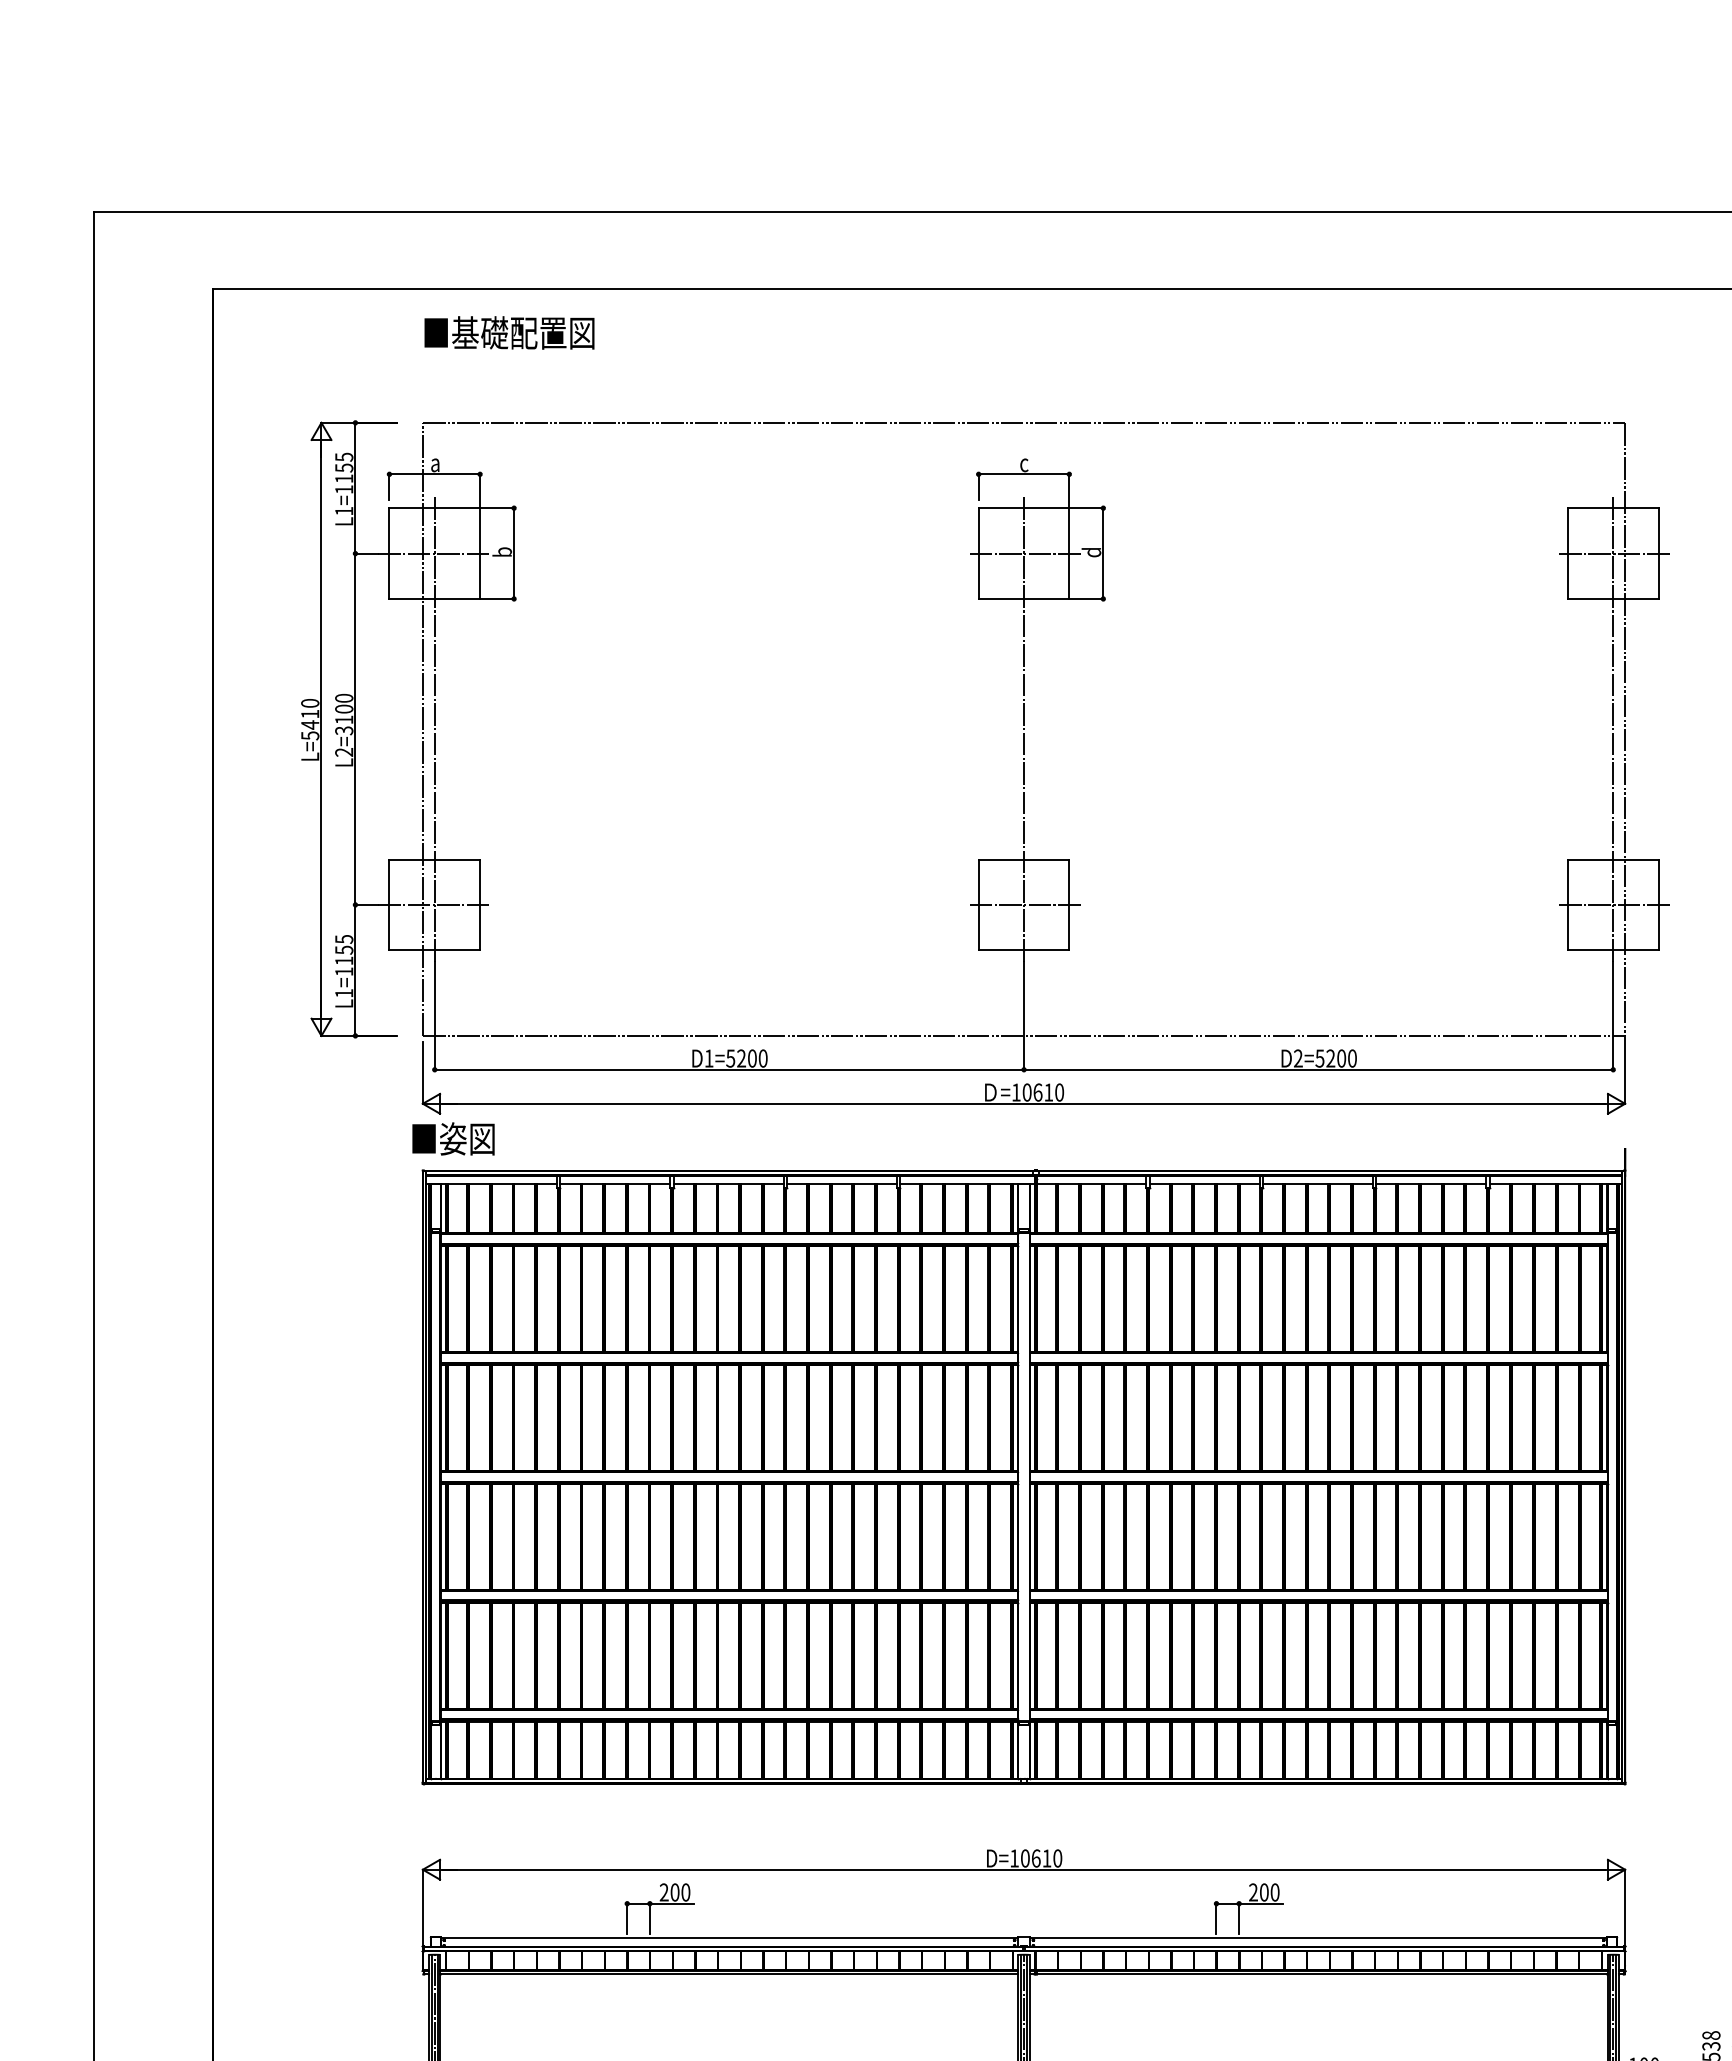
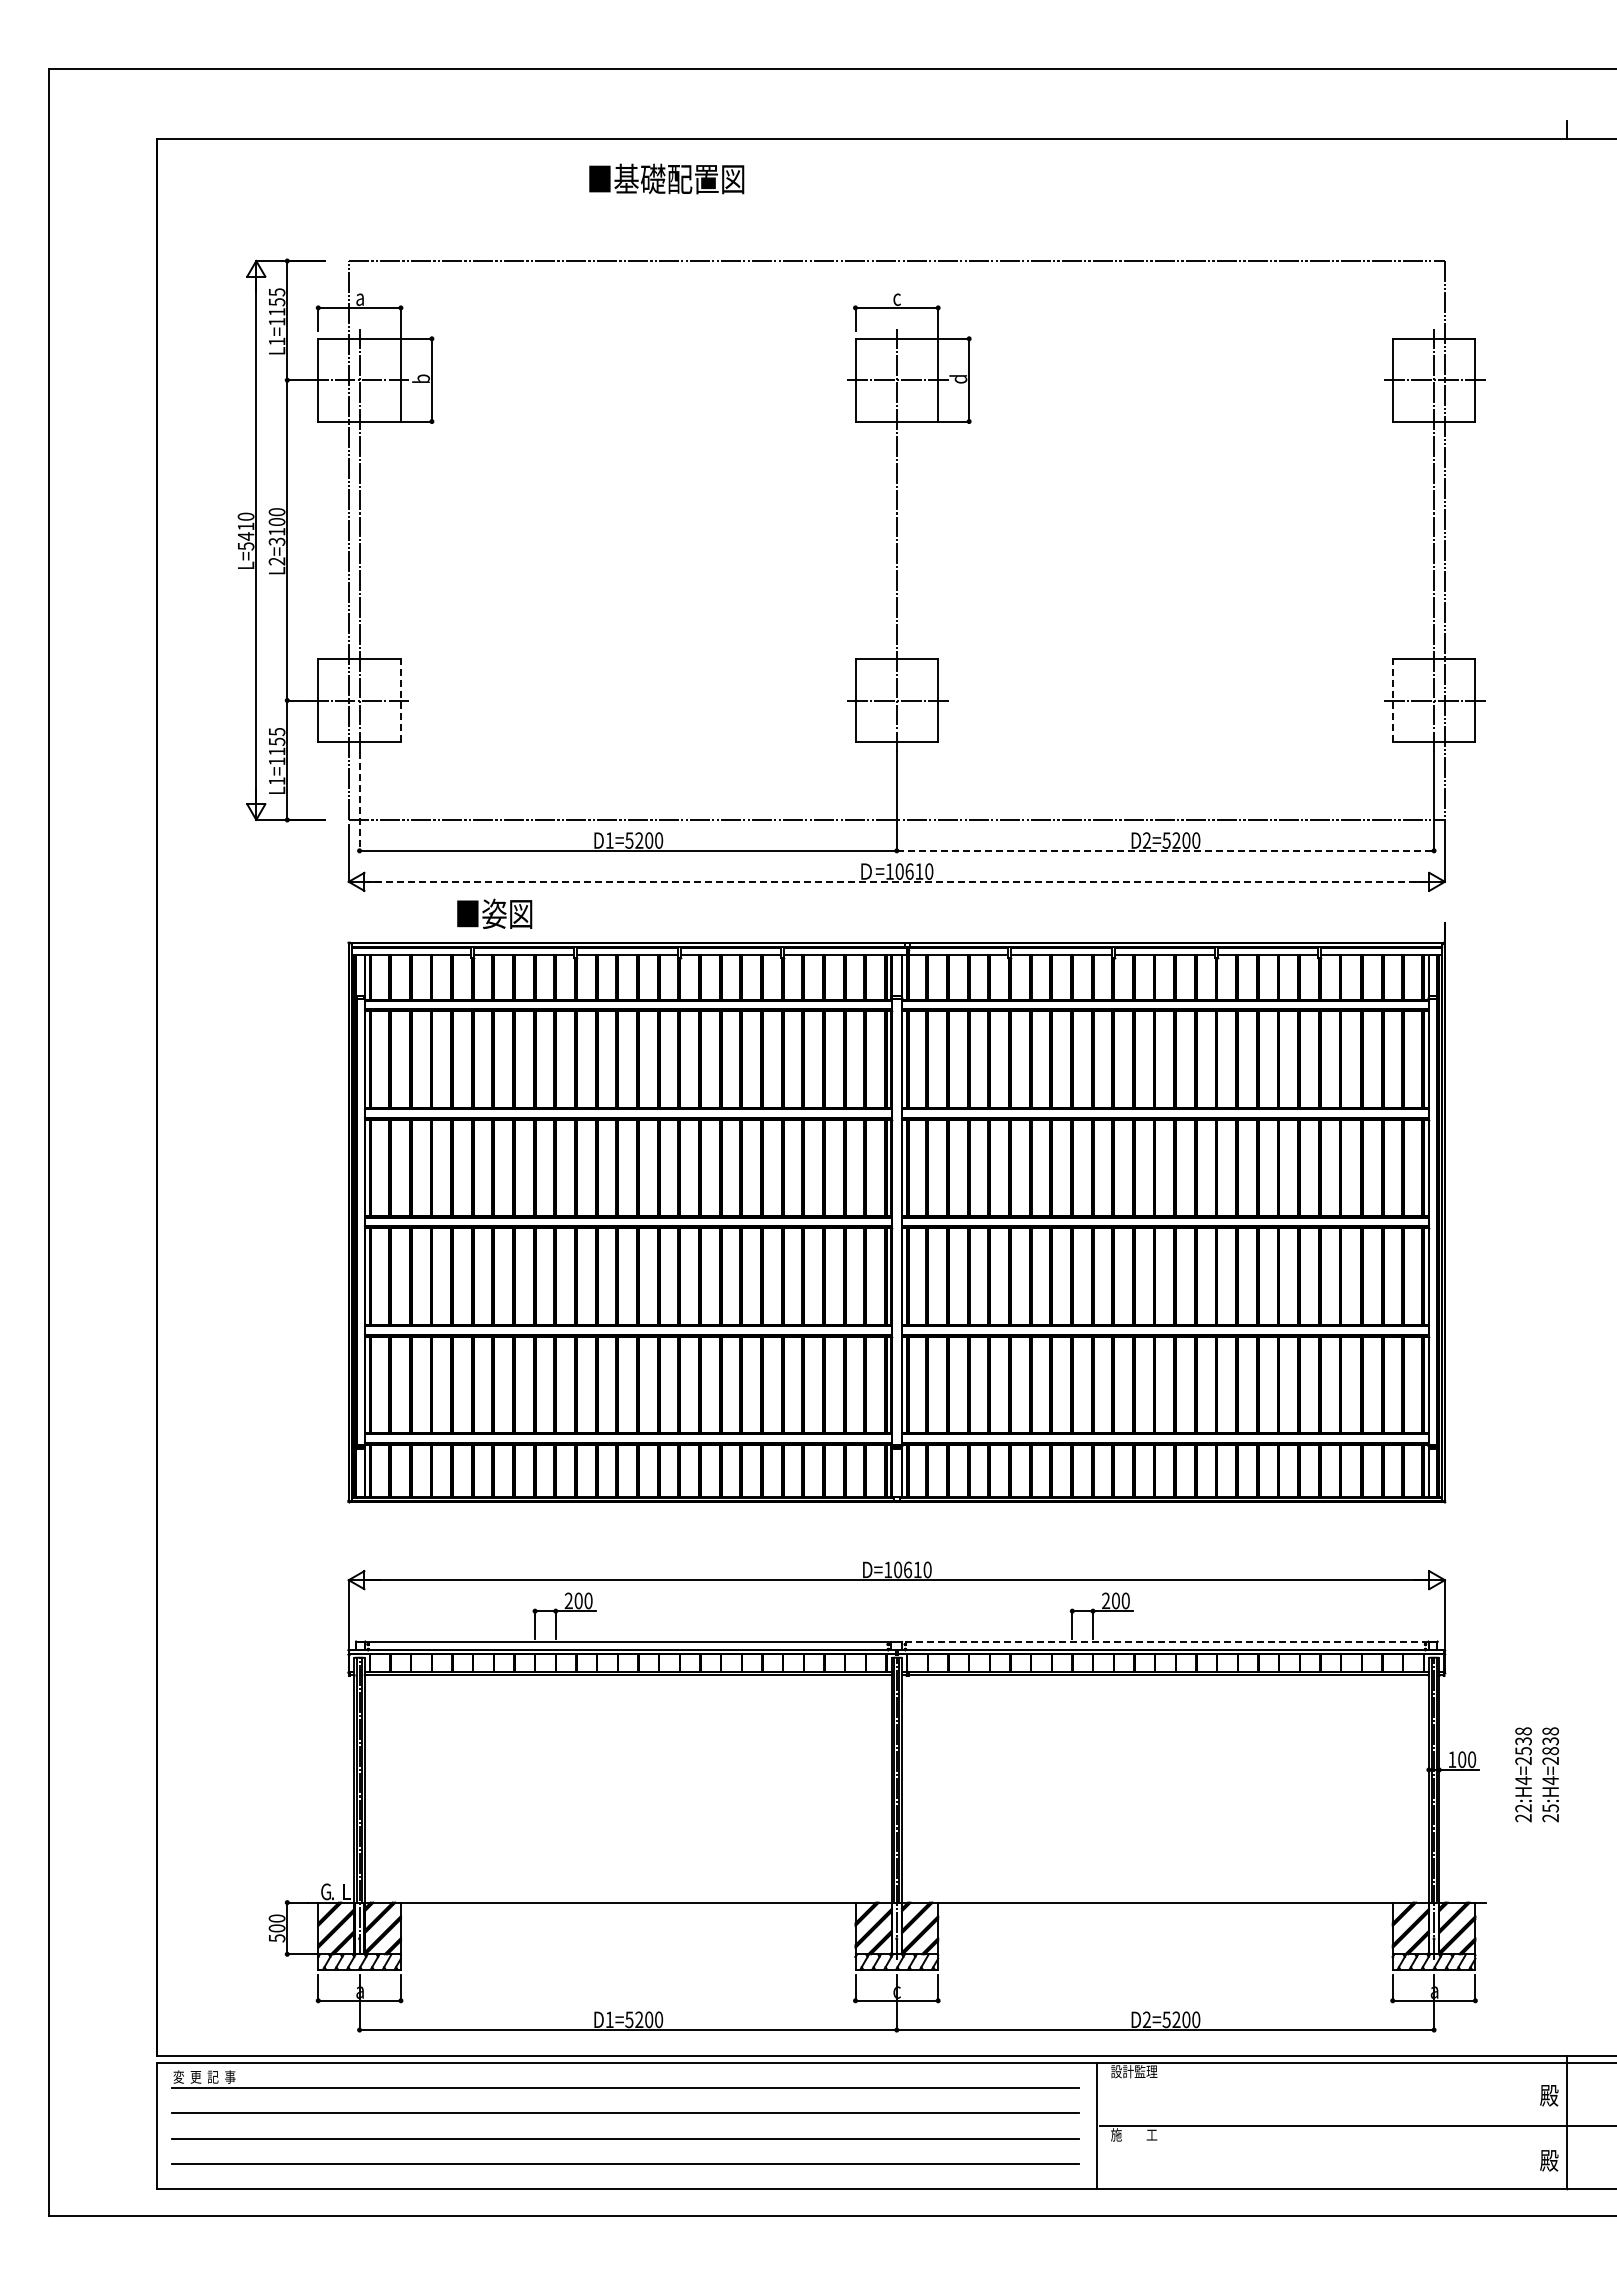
text: (509, 332) -> (666, 178), moved
line: (479, 904) -> (400, 700), solid -> dashed
line: (1567, 904) -> (1392, 700), solid -> dashed
line: (434, 1016) -> (359, 802), solid -> dashed
line: (1318, 1069) -> (1165, 850), solid -> dashed
line: (1023, 1103) -> (896, 881), solid -> dashed
text: (453, 1138) -> (494, 913), moved
line: (1317, 1938) -> (1164, 1642), solid -> dashed

